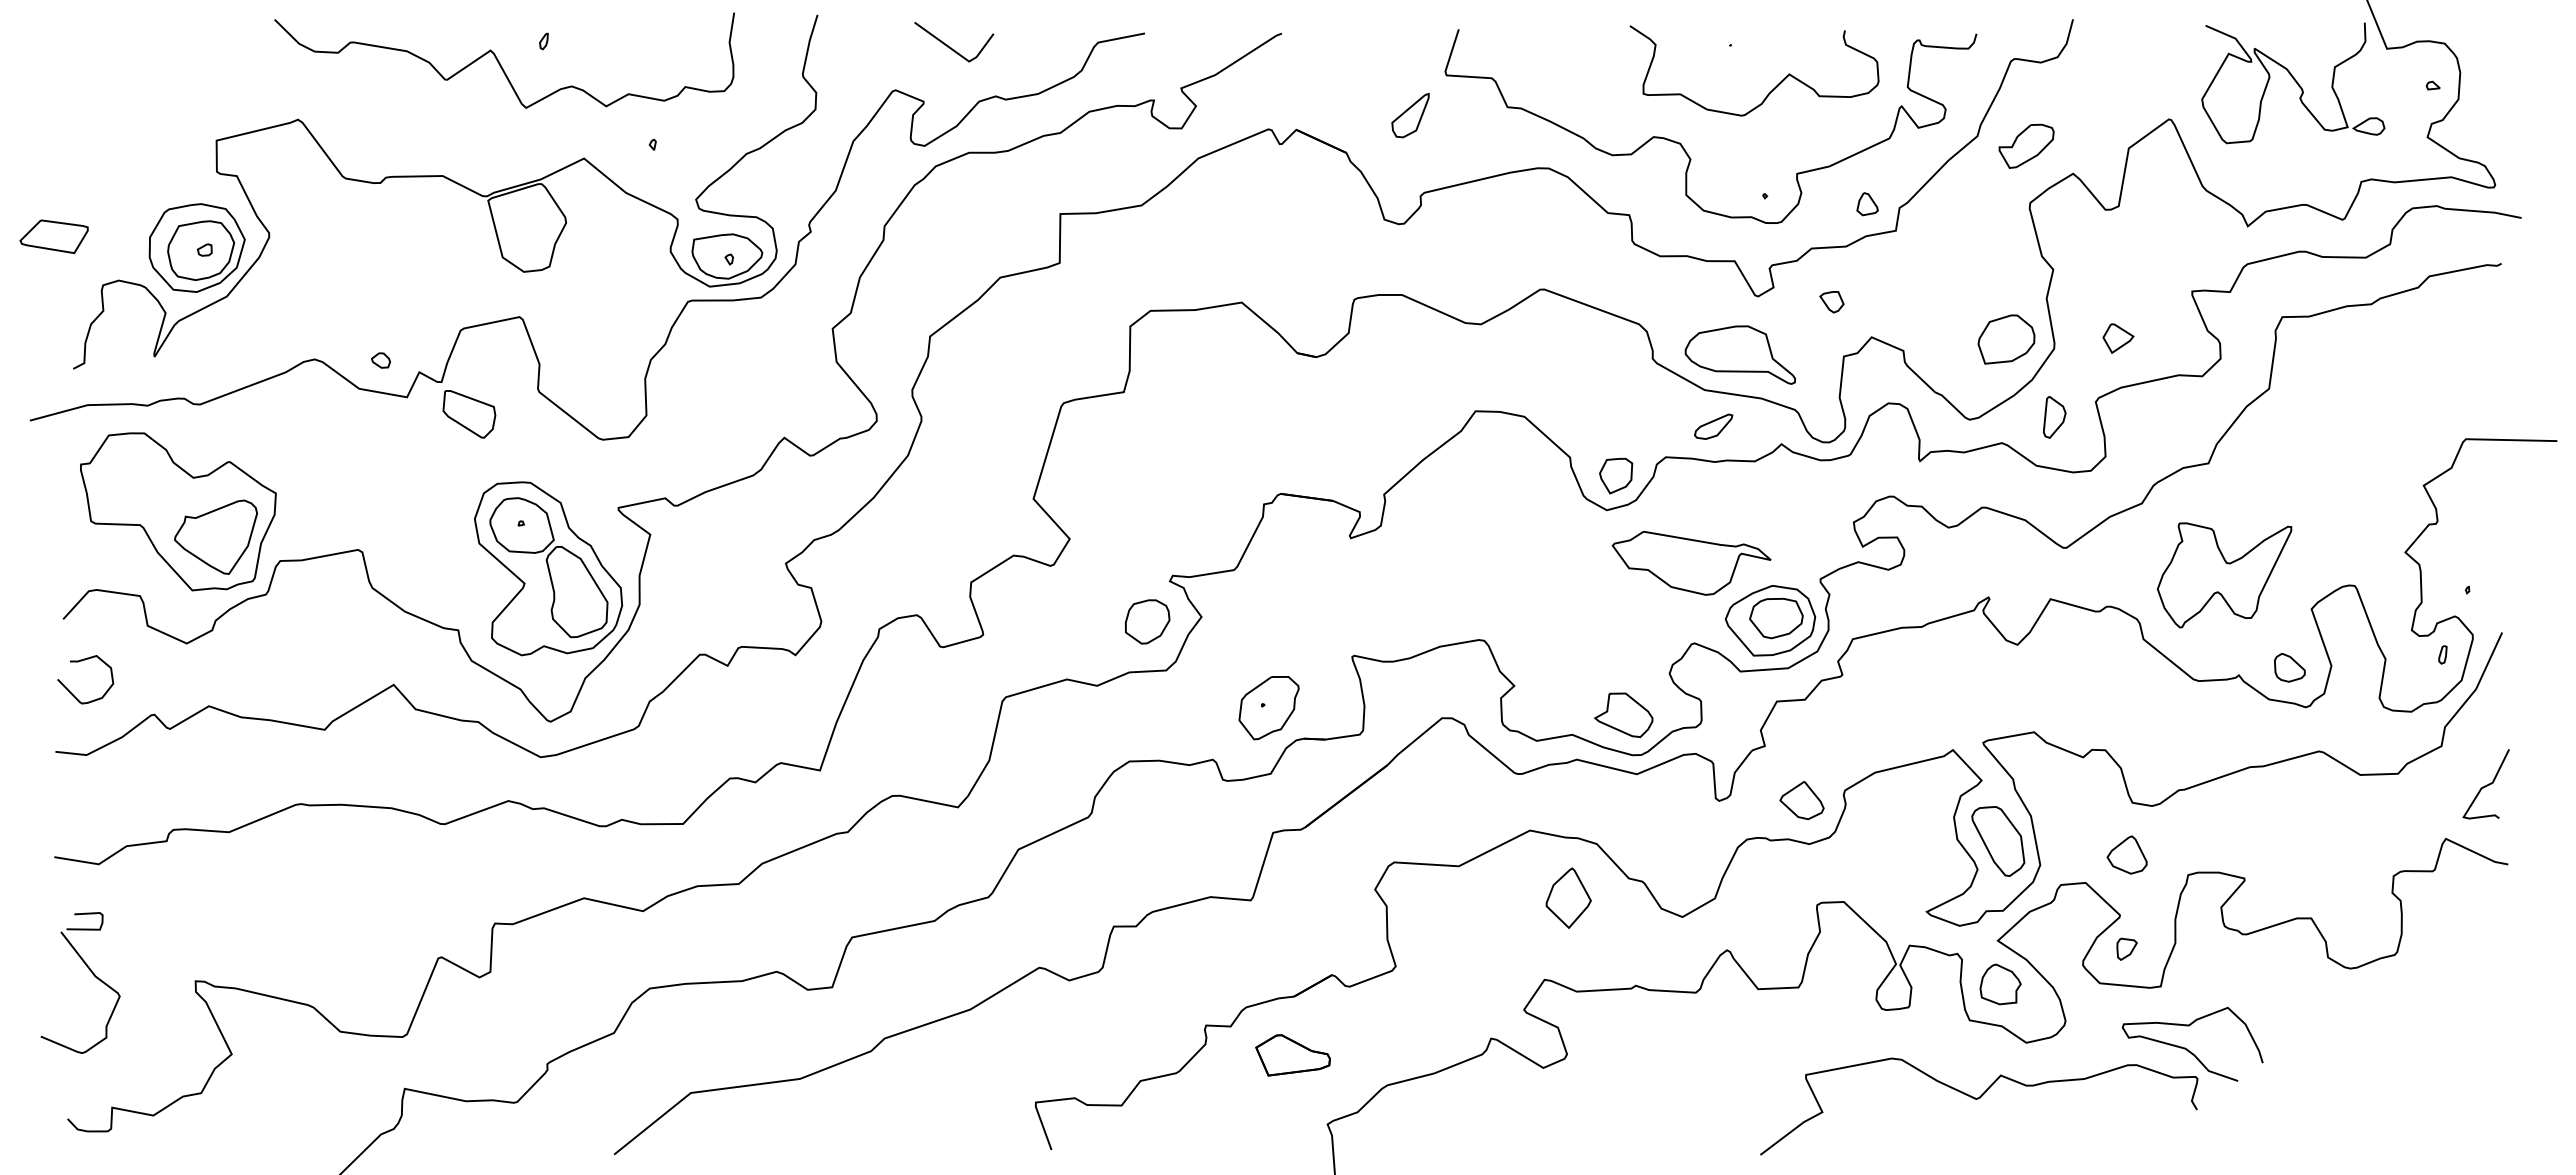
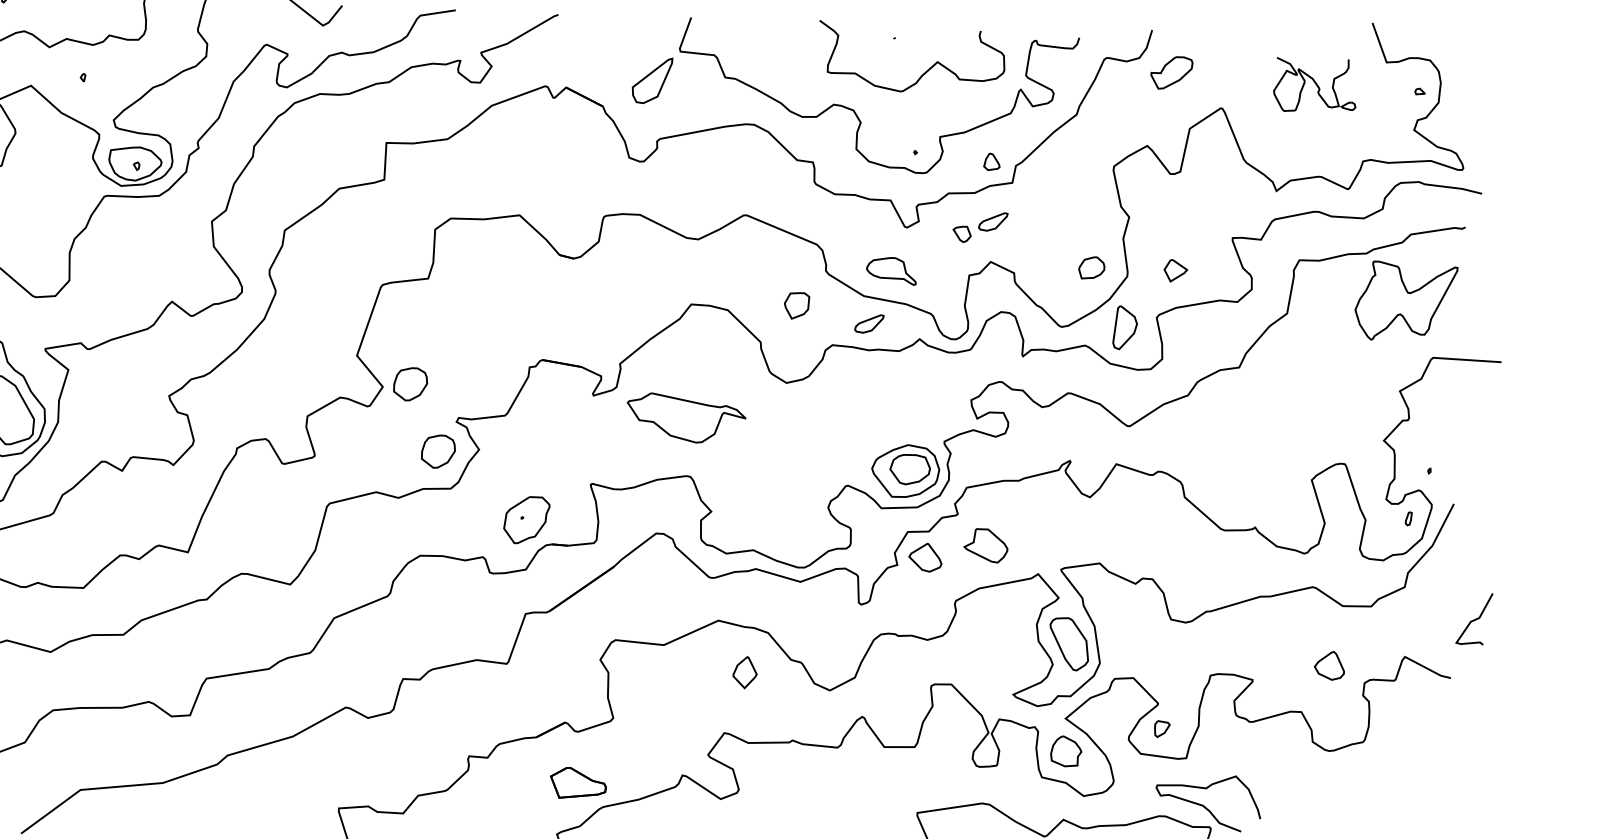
part: (2293, 83) -> (1315, 85), size x0.6
part: (1410, 115) -> (652, 80), size x1.4
part: (2026, 145) -> (1171, 72), moved
part: (1872, 283) -> (993, 221), added
part: (2006, 339) -> (1091, 268), size x0.6
part: (1739, 354) -> (891, 270), size x0.6
part: (2054, 417) -> (1125, 328), size x1.4
part: (1616, 475) -> (797, 305), moved
part: (1106, 533) -> (410, 384), added
part: (1691, 562) -> (686, 417), moved
part: (2224, 575) -> (1405, 302), moved
part: (2289, 667) -> (1293, 523), removed
part: (1623, 714) -> (985, 545), moved
curve: (2486, 784) -> (1474, 619), moved
part: (1801, 800) -> (925, 557), moved
part: (2126, 854) -> (1329, 665), moved
part: (1568, 897) -> (745, 672), size x0.7
part: (1292, 1055) -> (577, 783), moved

